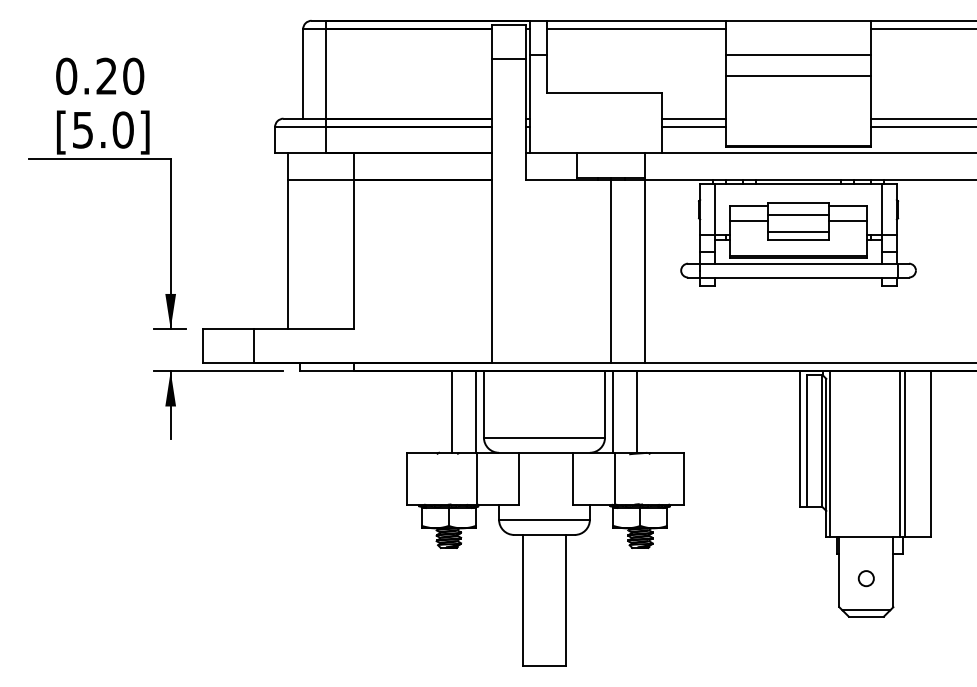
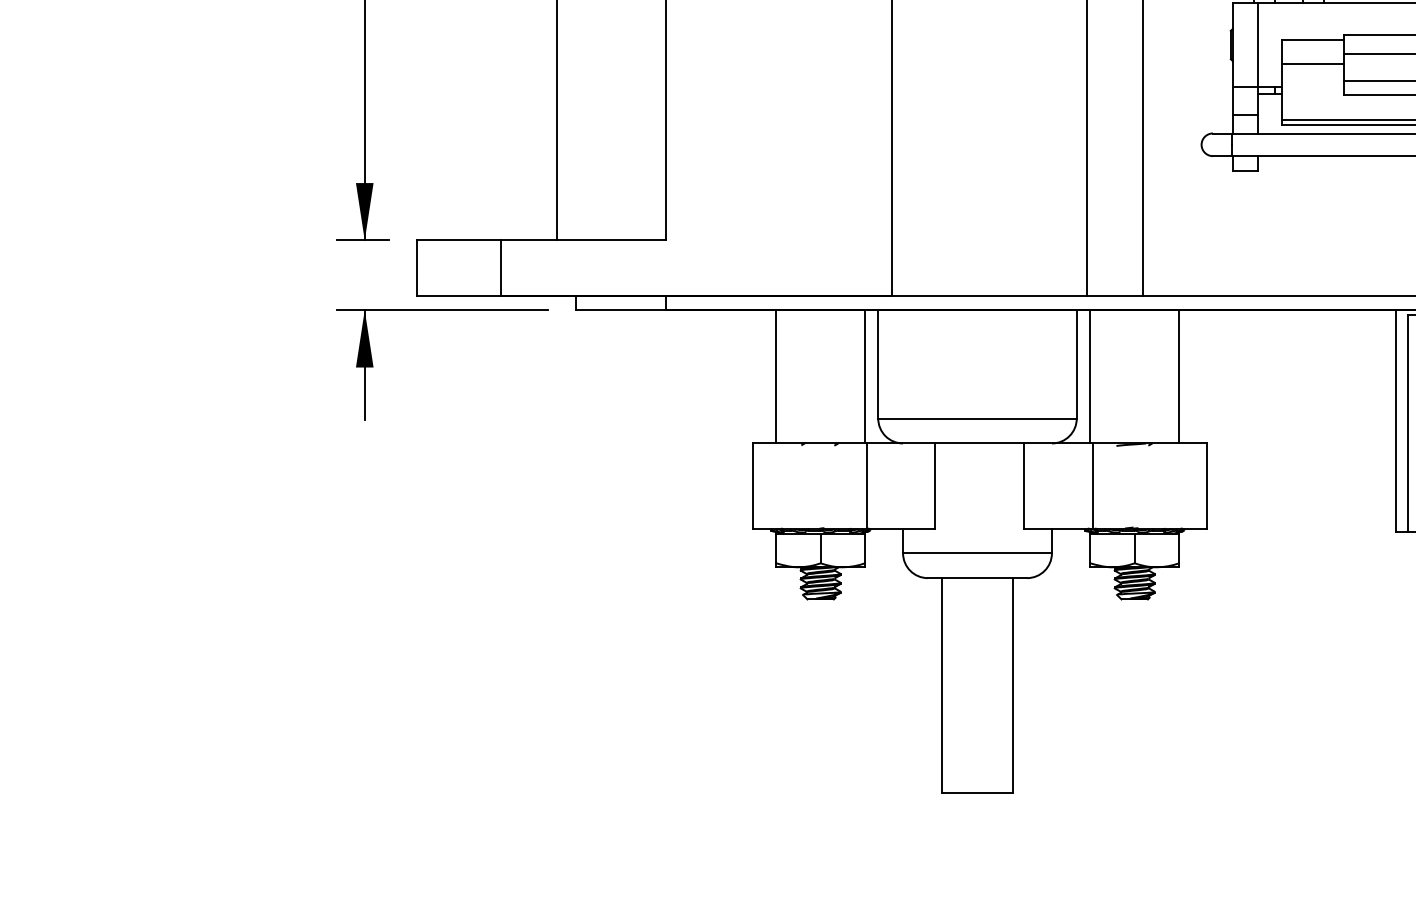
line: (451, 411) -> (775, 375), moved
line: (637, 411) -> (1179, 375), moved

